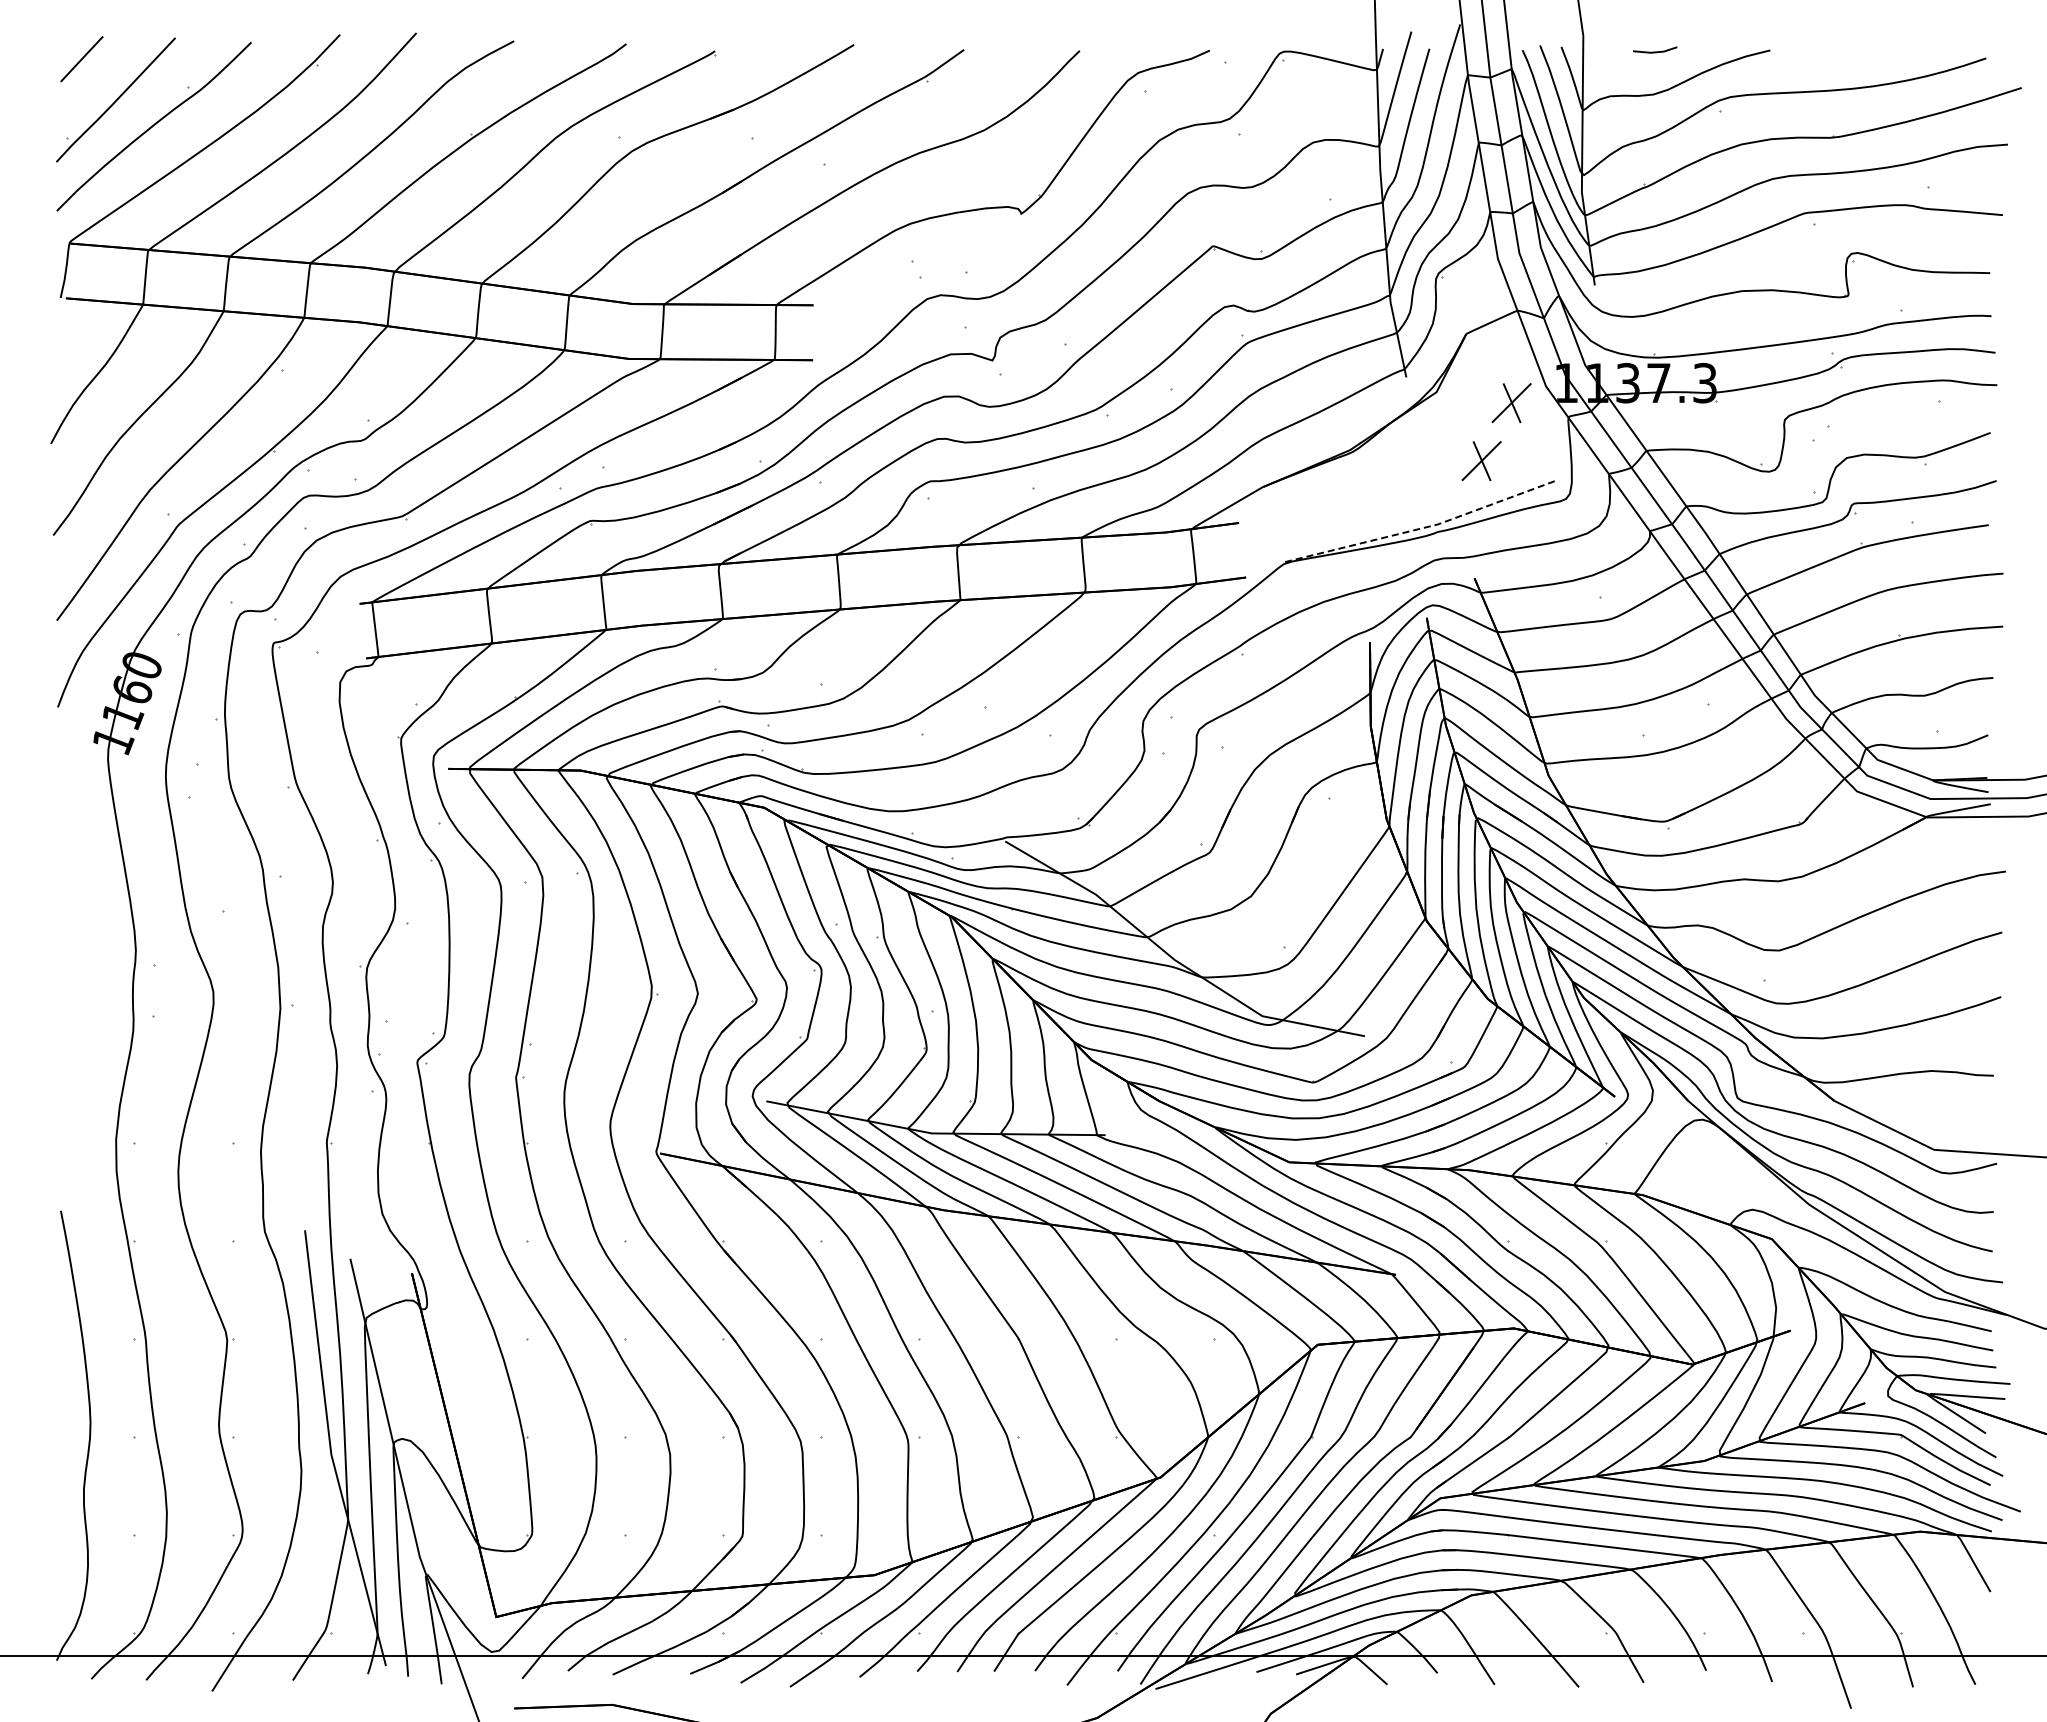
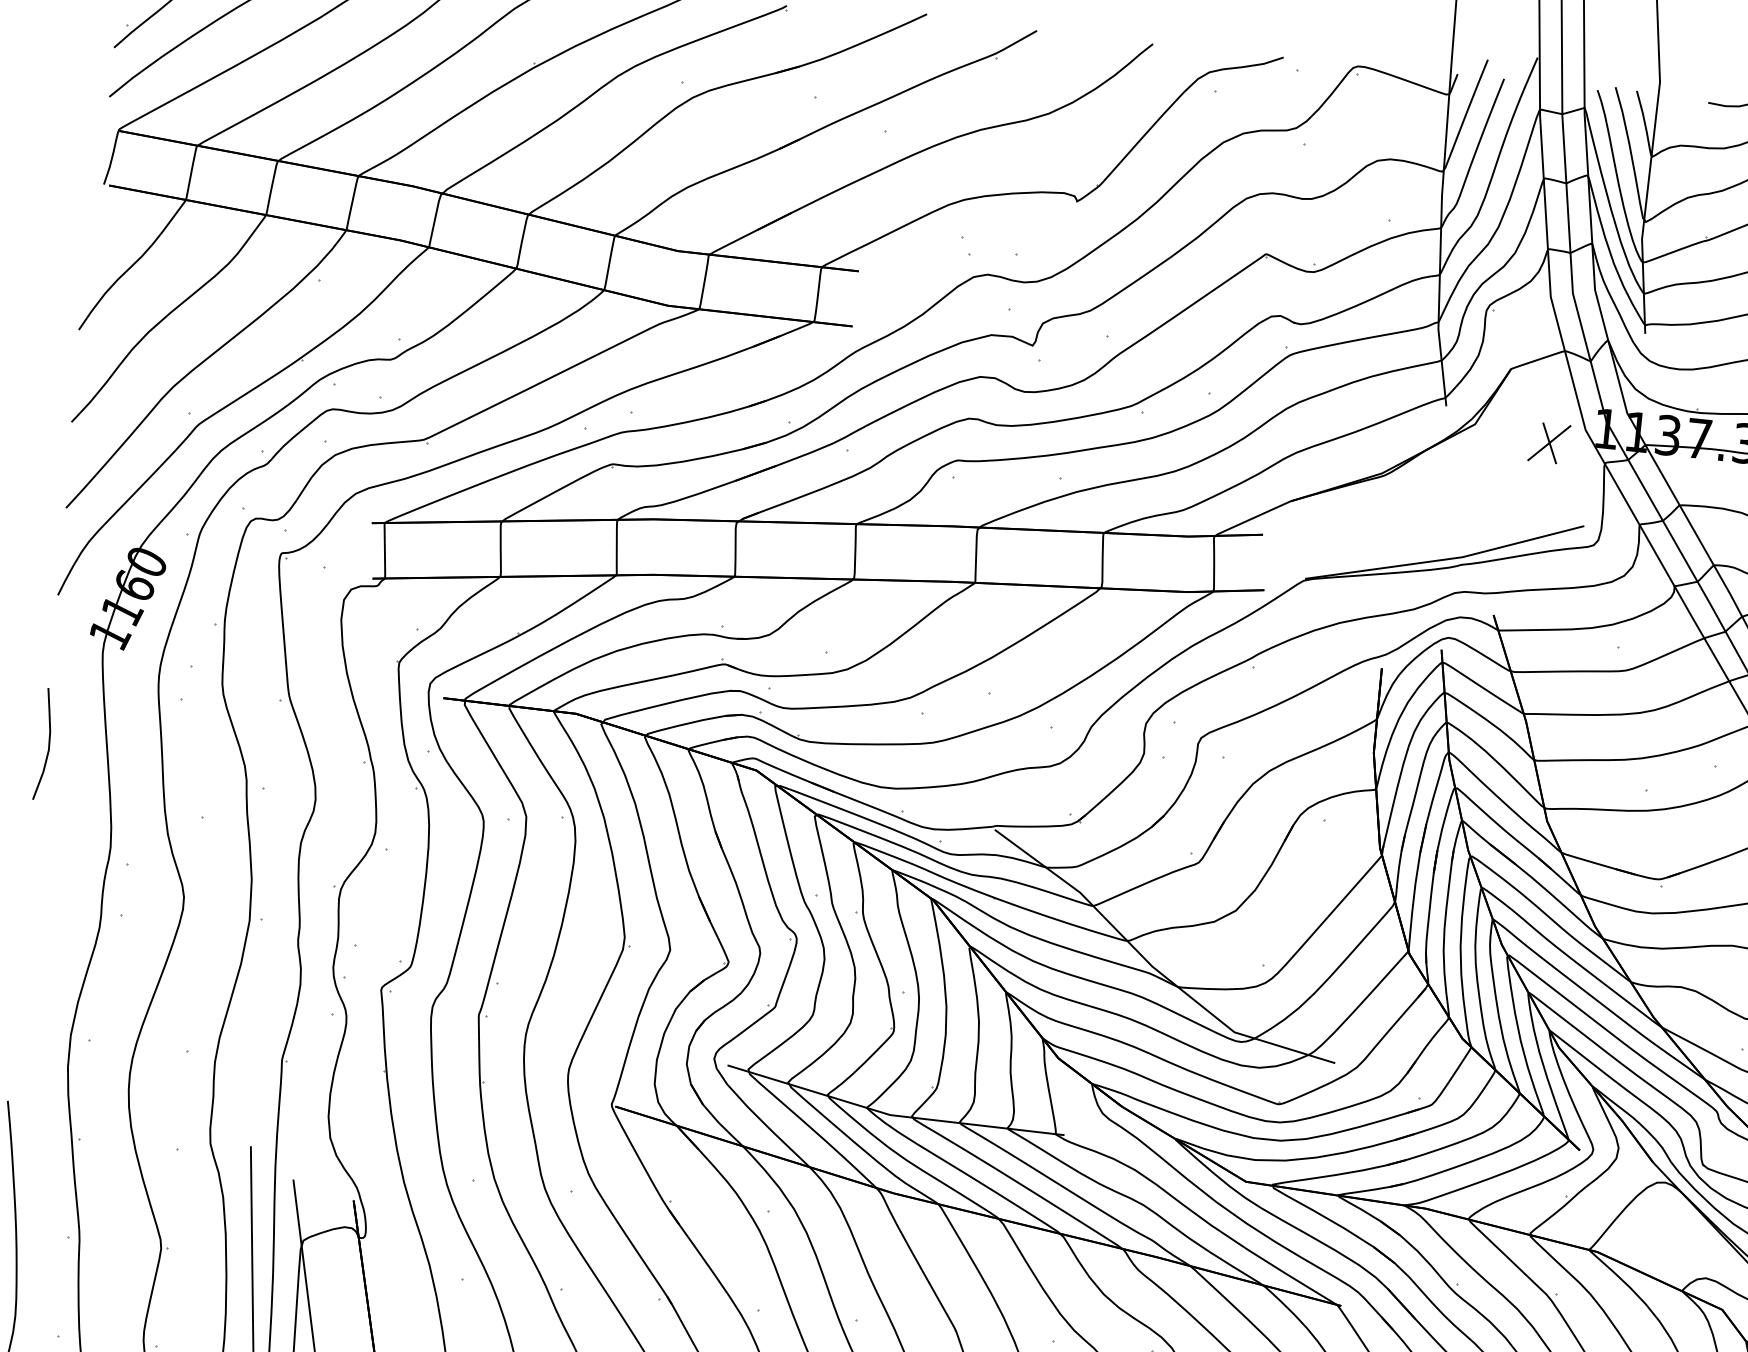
part: (1481, 461) -> (1512, 498), removed
line: (1422, 528) -> (1446, 559), dashed -> solid
curve: (63, 855) -> (47, 744), added

